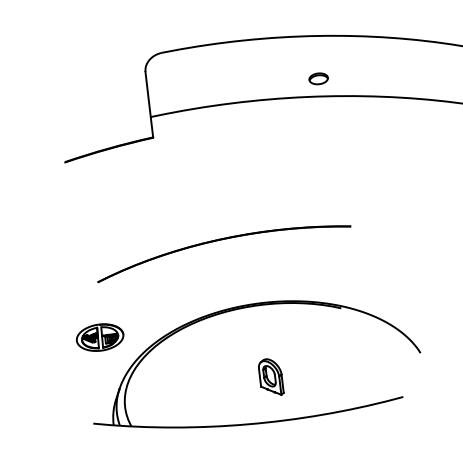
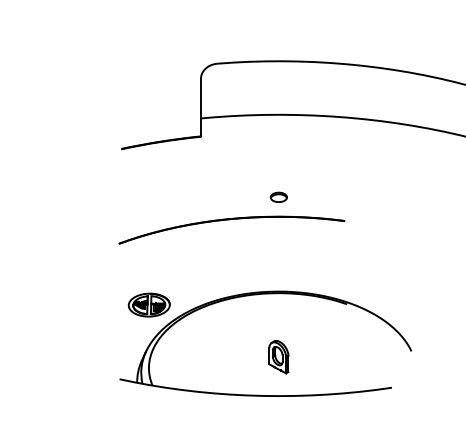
part: (318, 77) -> (278, 196), moved
part: (221, 241) -> (230, 220), moved
part: (99, 337) -> (148, 304), moved

